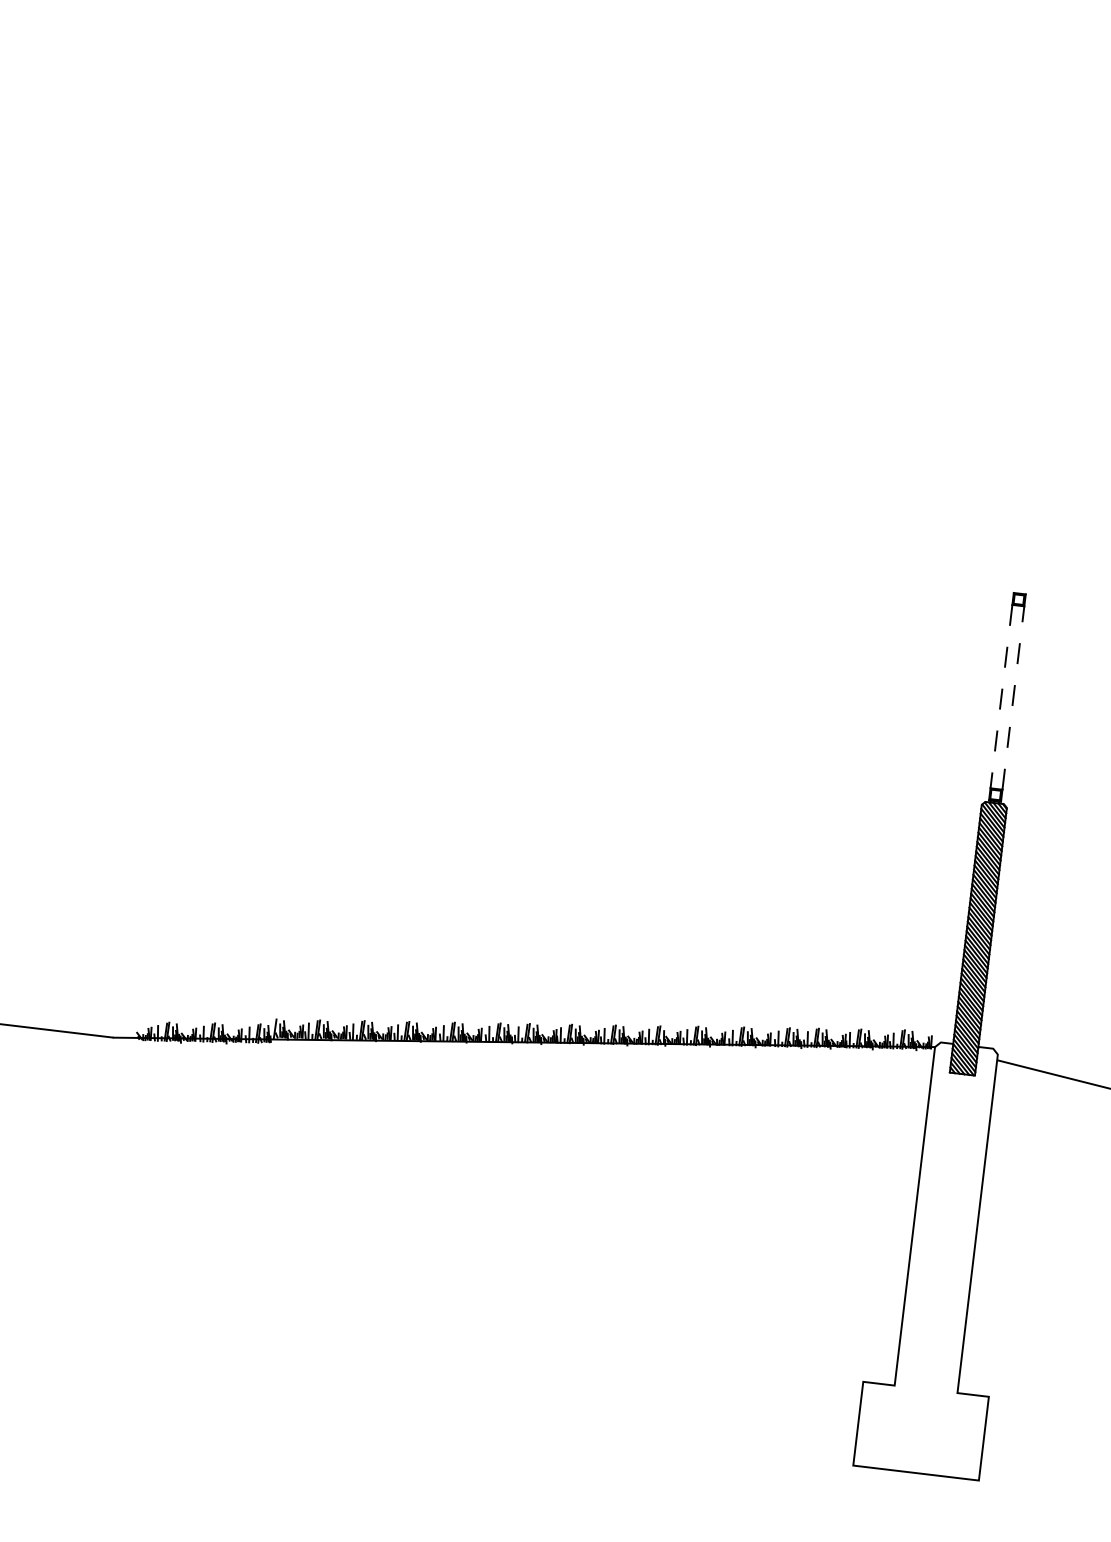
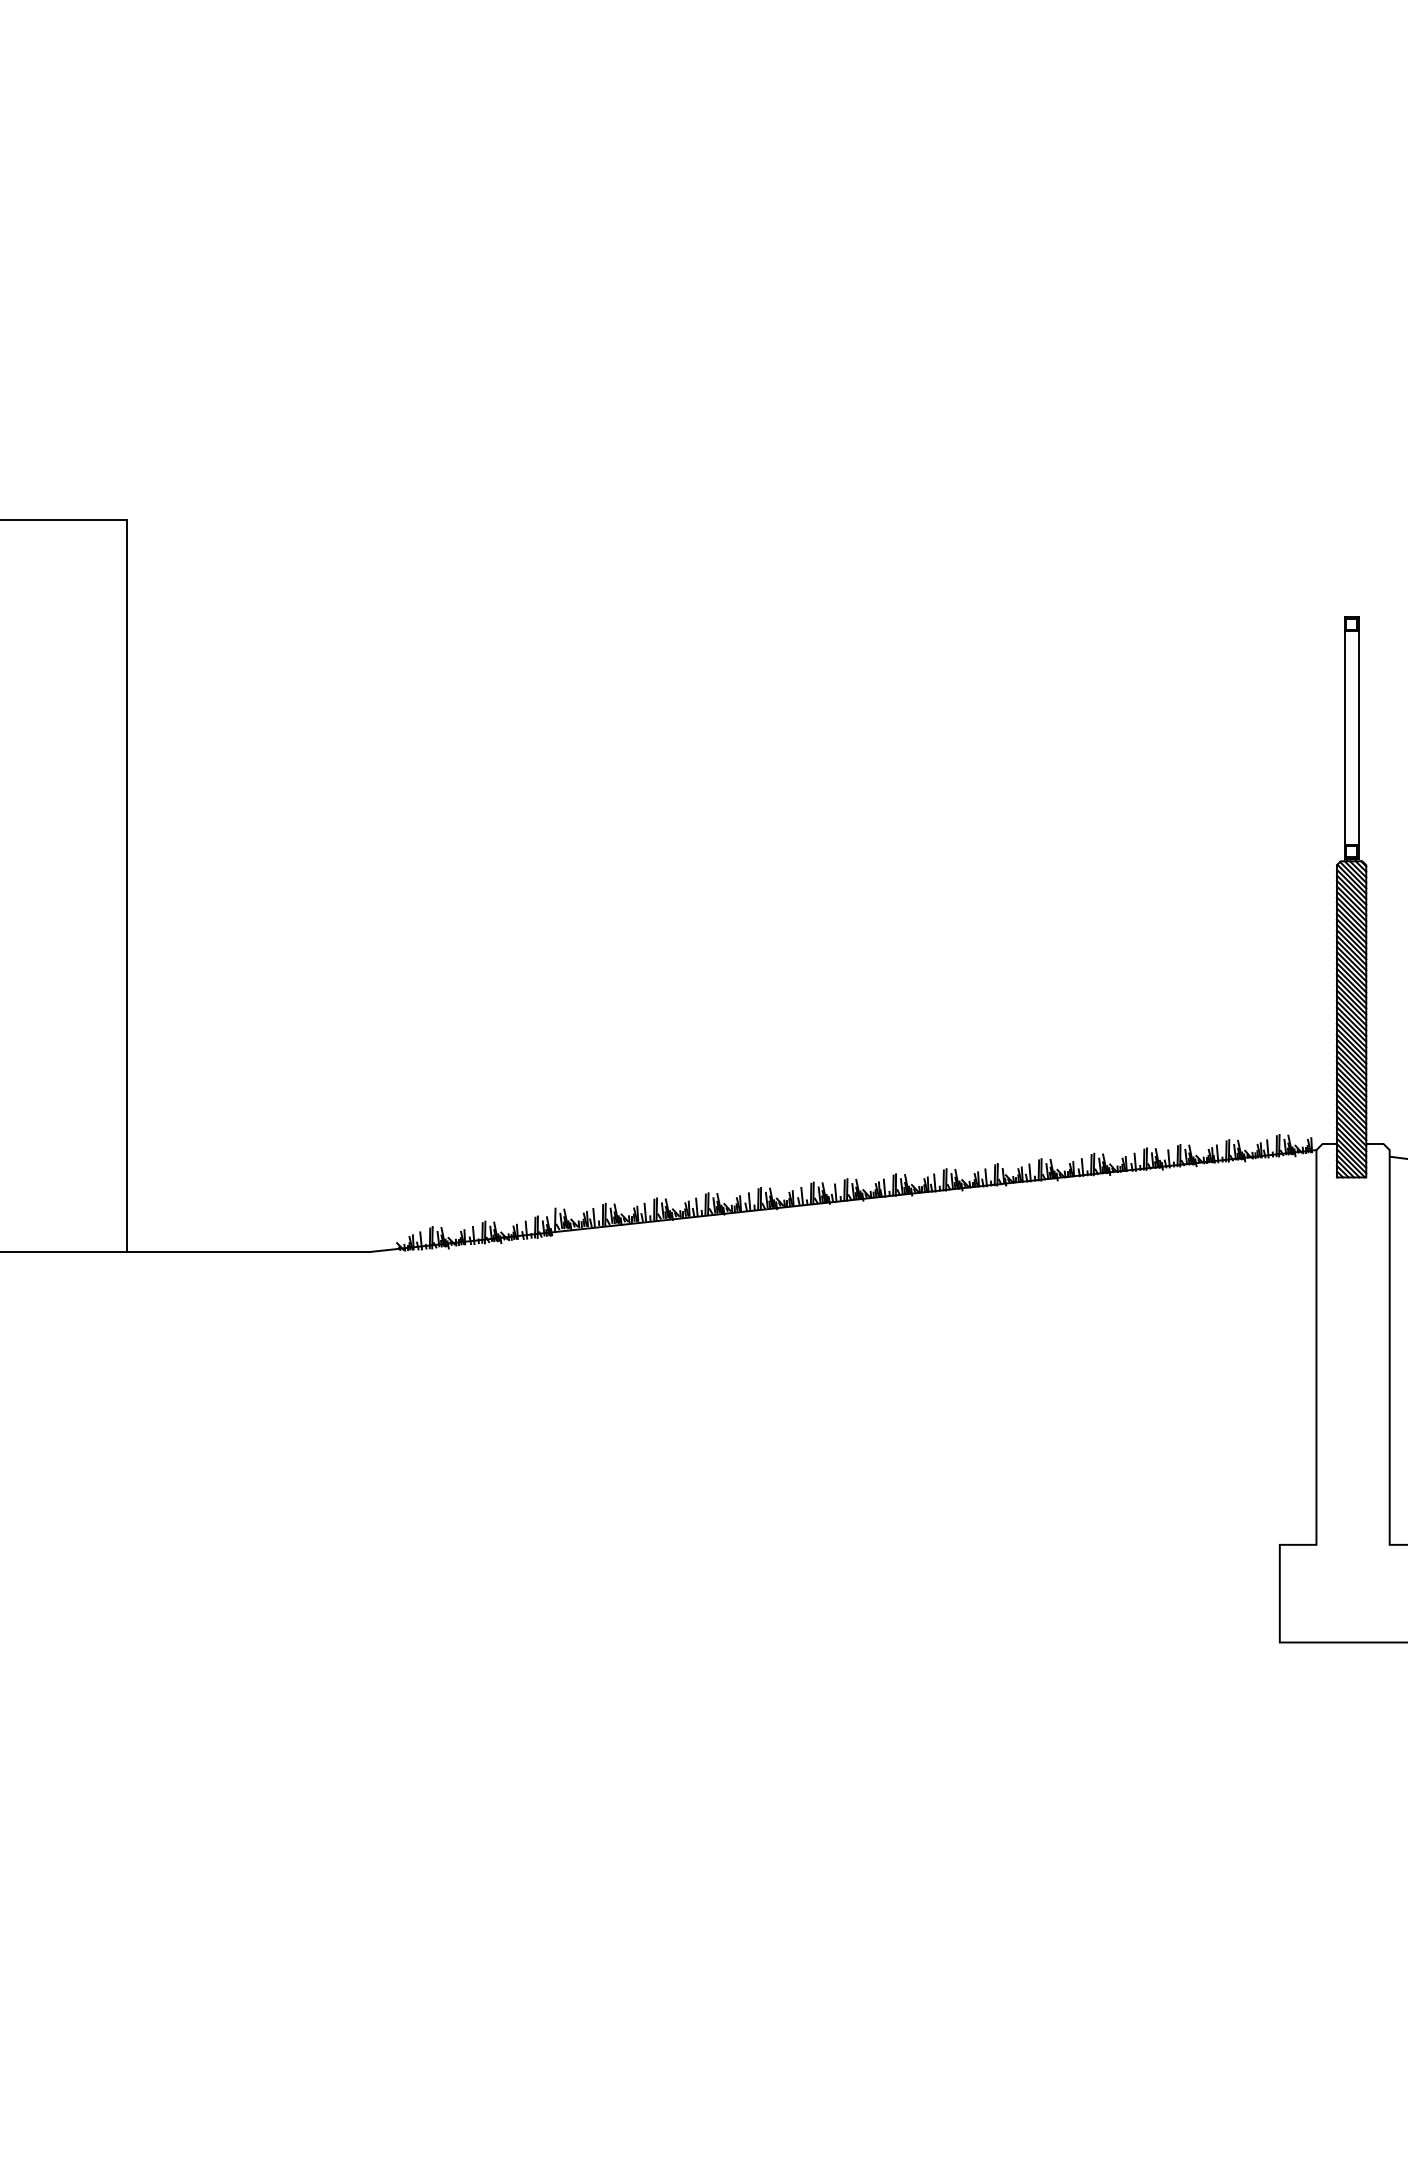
line: (1001, 696) -> (1344, 738), dashed -> solid
line: (1013, 698) -> (1358, 738), dashed -> solid

